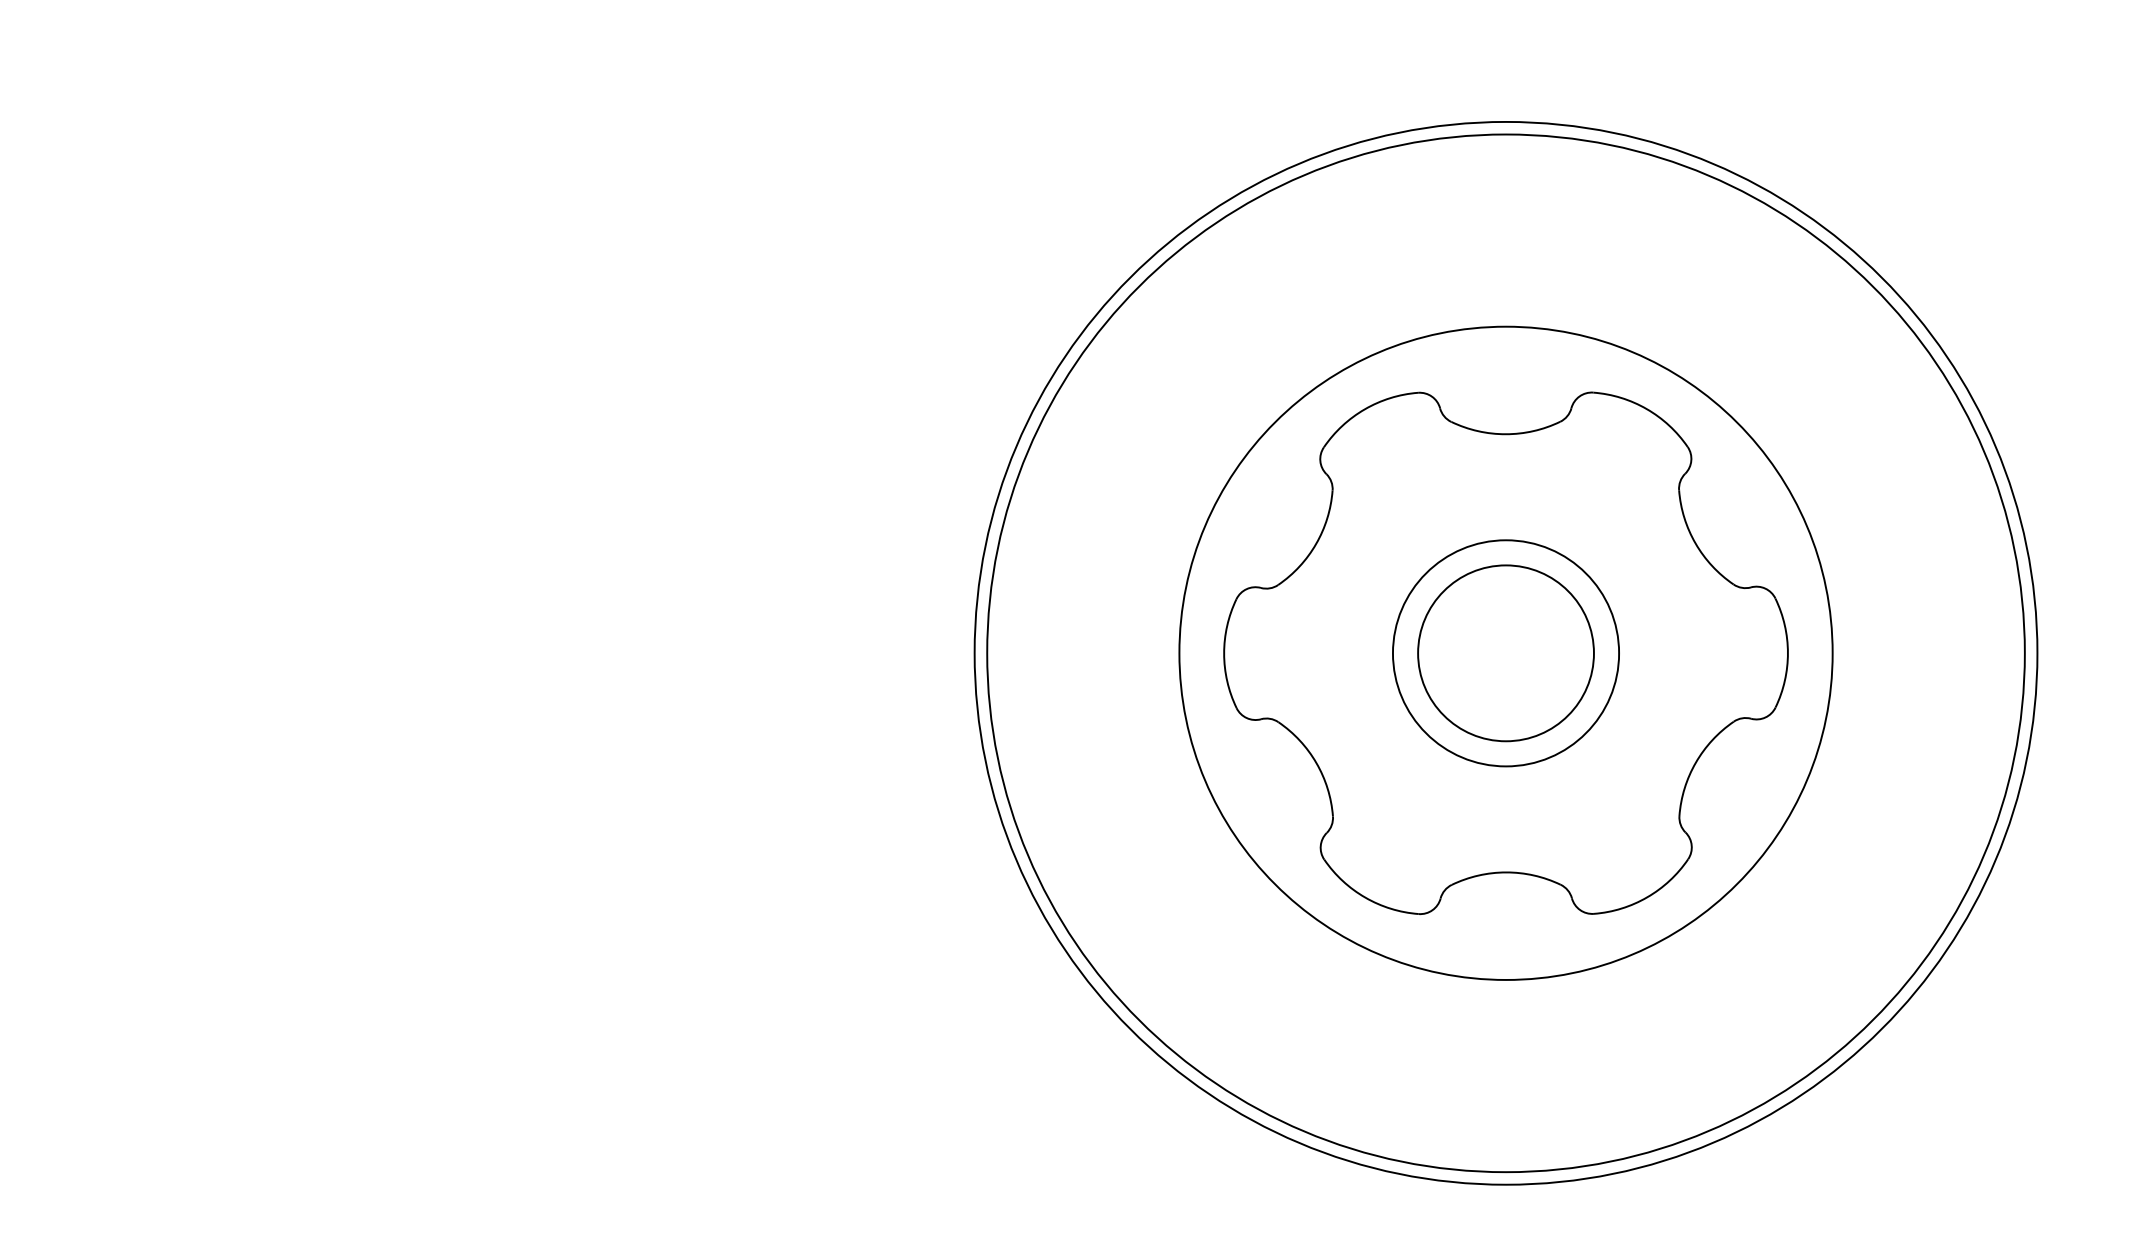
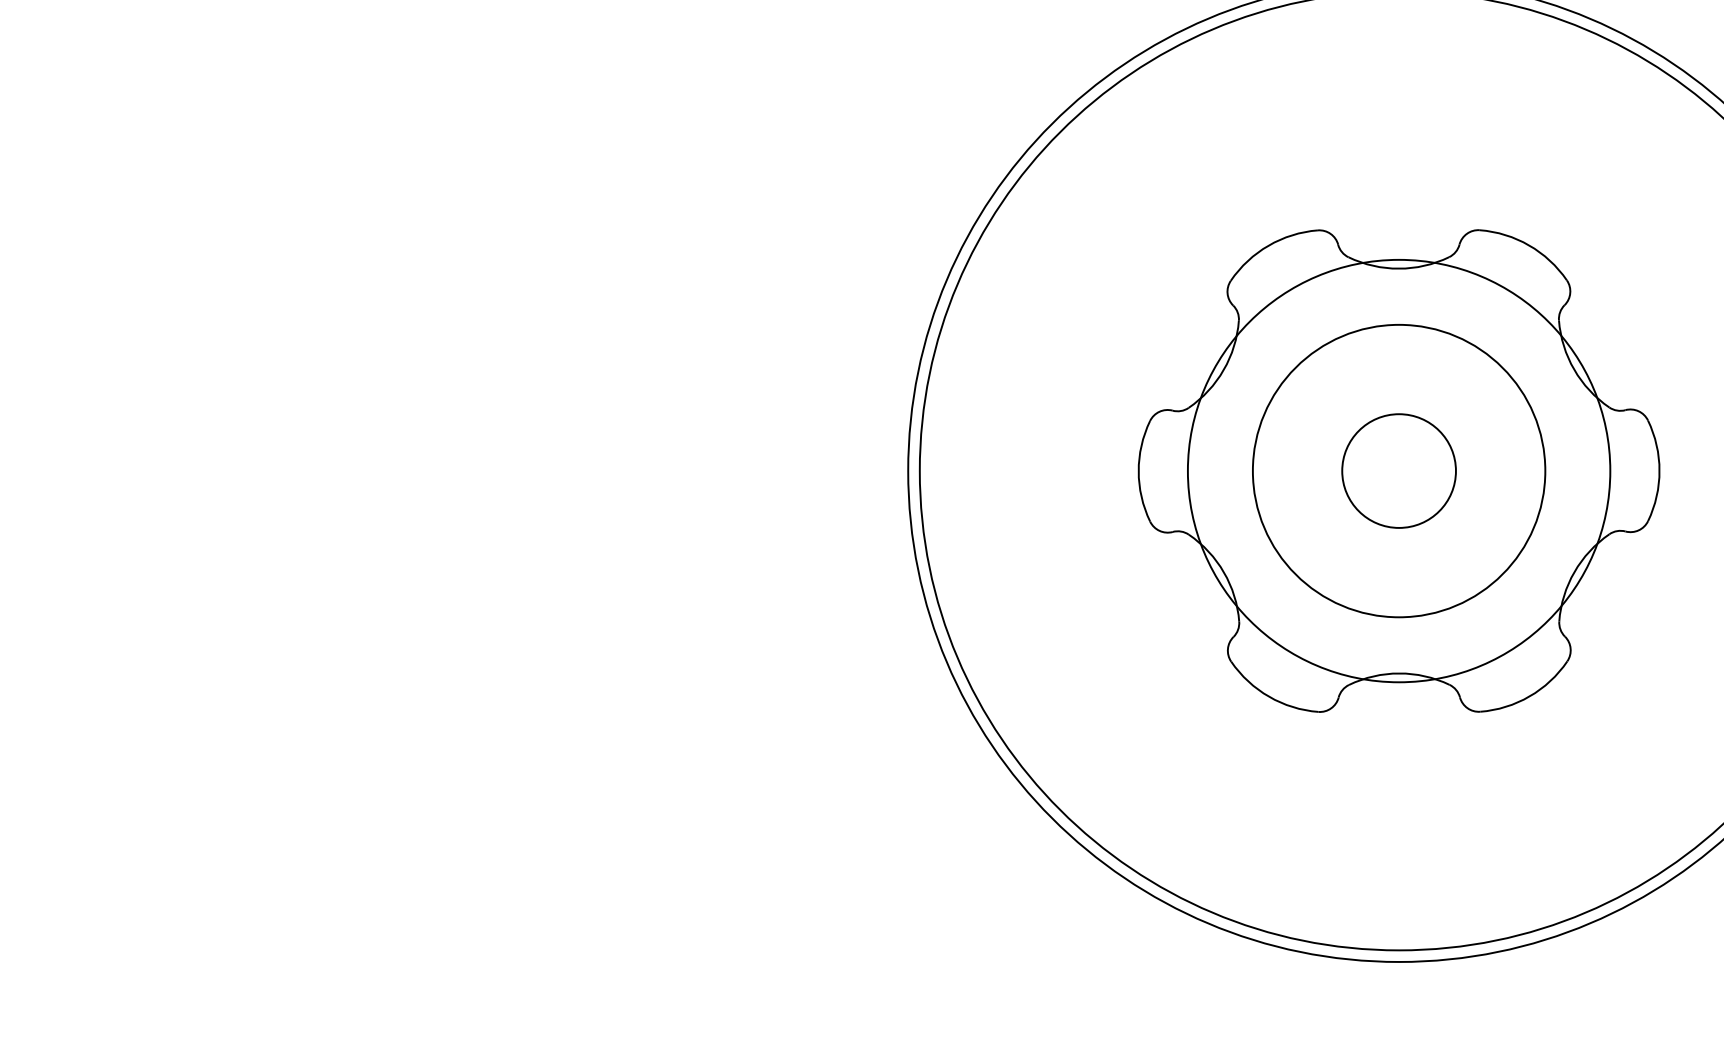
circle: (1505, 652) -> (1398, 470), size x0.7
circle: (1505, 653) -> (1398, 471), size x0.7
circle: (1505, 653) -> (1398, 471), size x1.4

